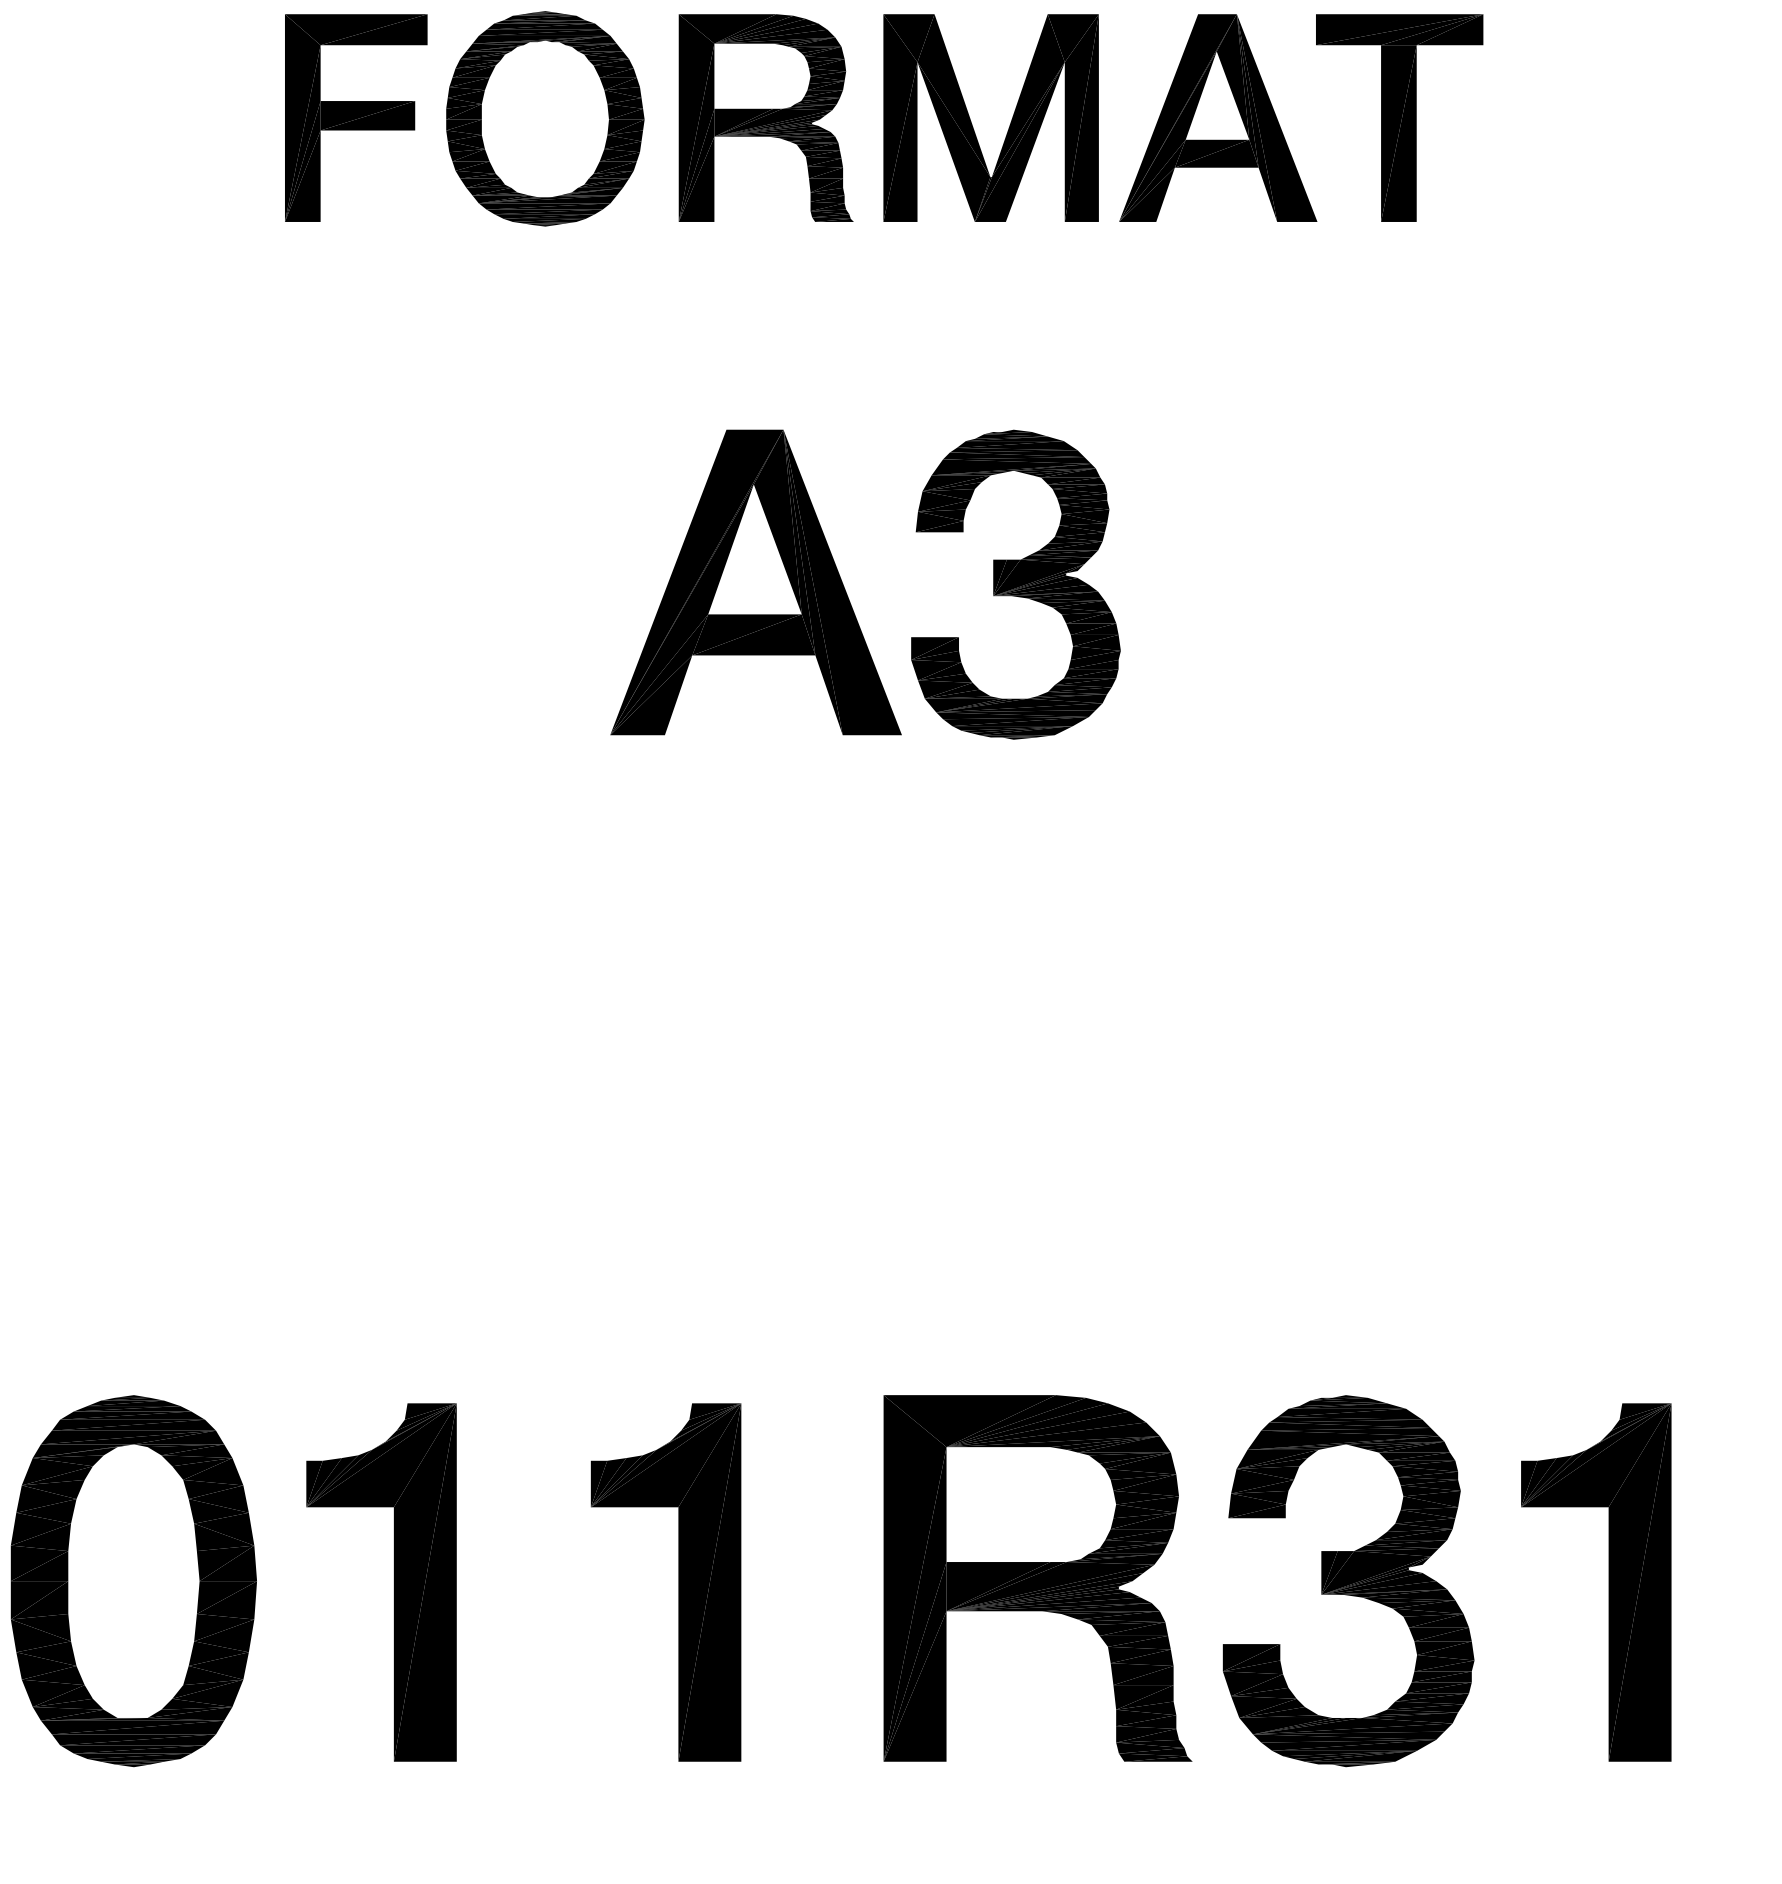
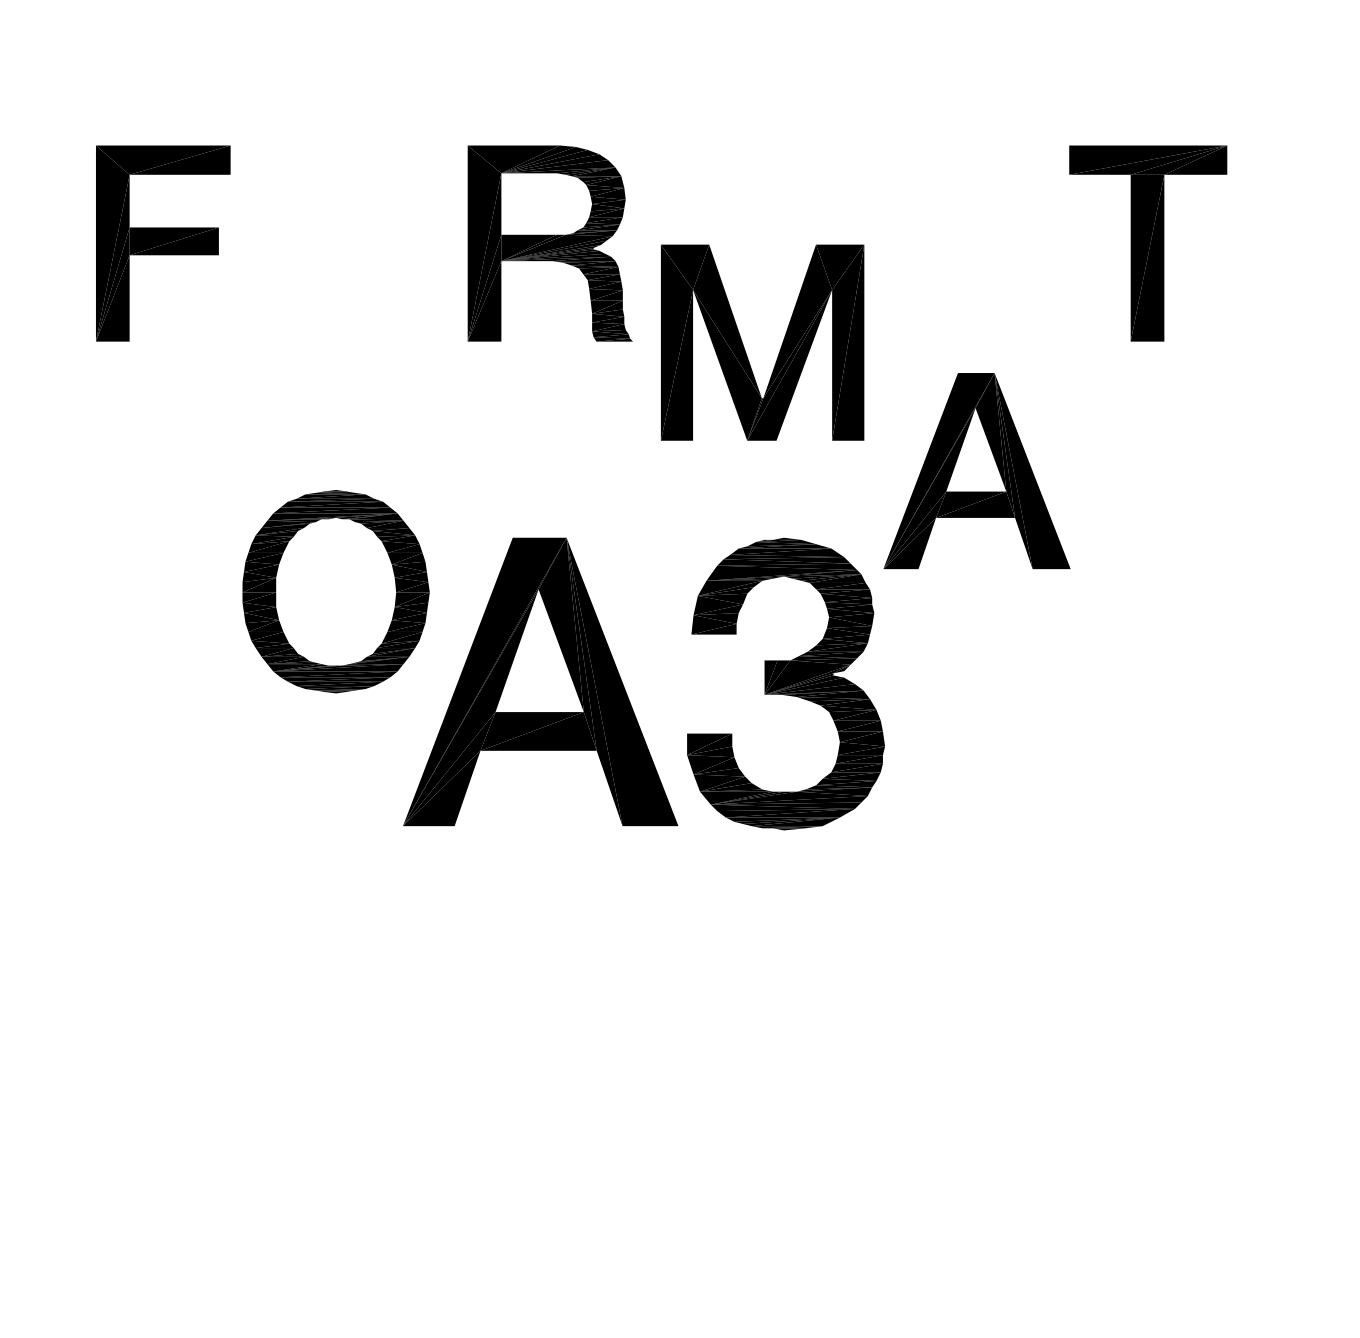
part: (1218, 117) -> (977, 470), moved
part: (545, 118) -> (336, 591), moved
part: (972, 124) -> (745, 348), moved

